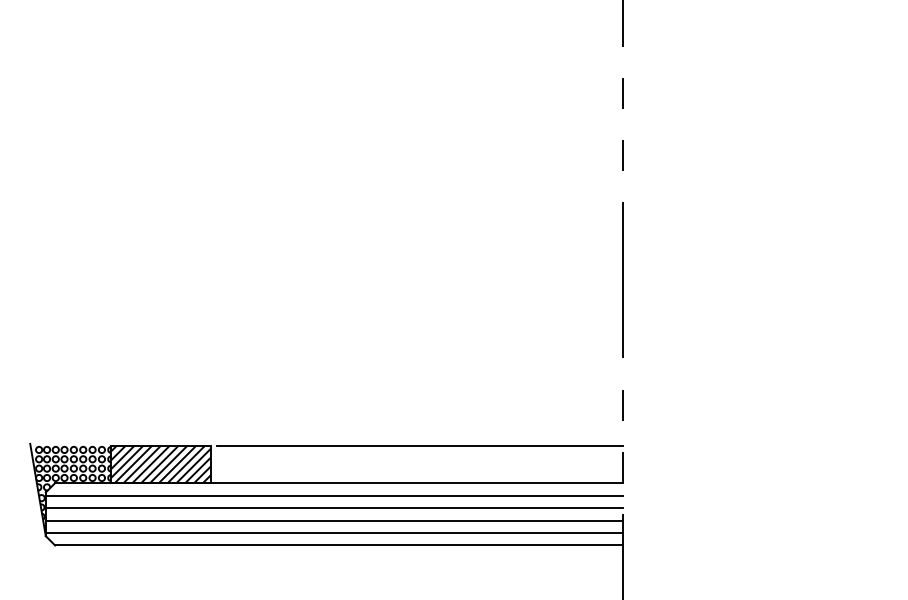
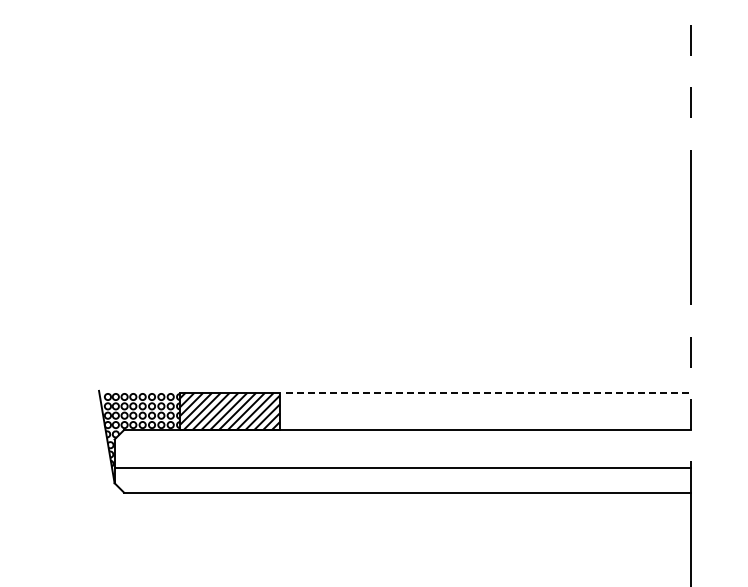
line: (420, 445) -> (489, 392), solid -> dashed
line: (333, 495) -> (402, 442), removed
line: (333, 508) -> (402, 455), removed
line: (333, 533) -> (402, 480), removed

